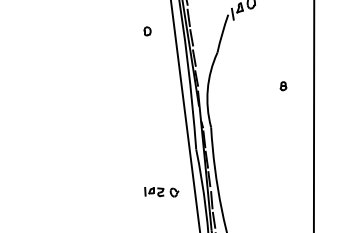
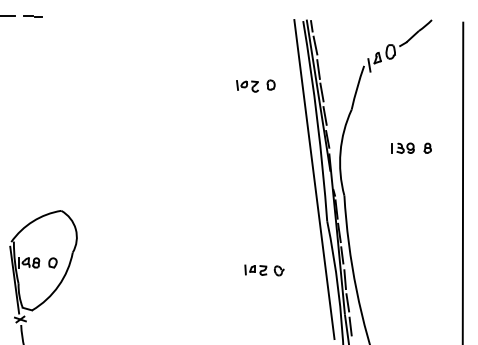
part: (127, 32) -> (247, 86), added
part: (261, 85) -> (402, 147), added
part: (161, 192) -> (264, 270), moved

